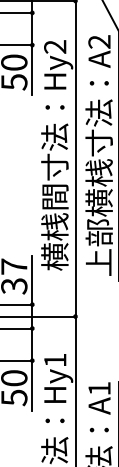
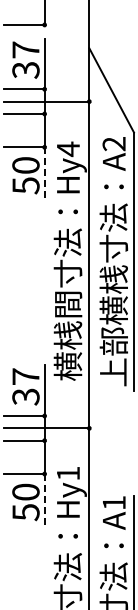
text: (54, 47) -> (67, 149), Hy2 -> Hy4
line: (32, 70) -> (44, 173), solid -> dashed
line: (32, 385) -> (44, 499), solid -> dashed

